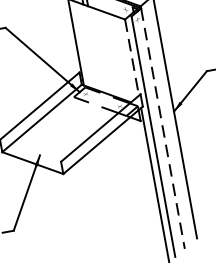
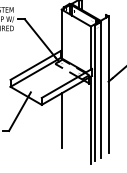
line: (131, 58) -> (90, 48), dashed -> solid
line: (162, 127) -> (100, 89), dashed -> solid
line: (103, 195) -> (61, 120), added

